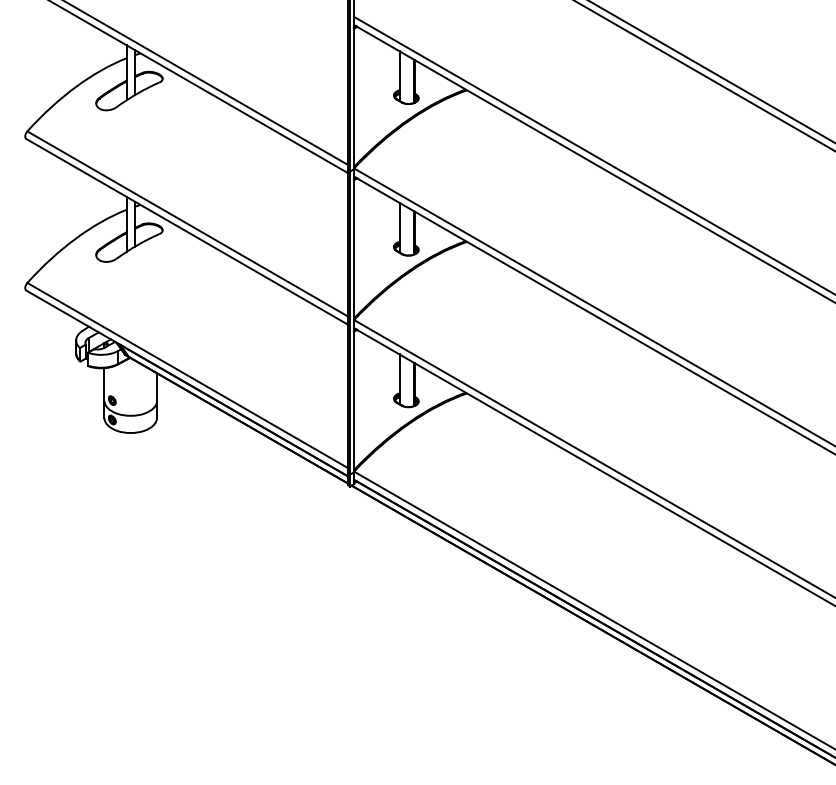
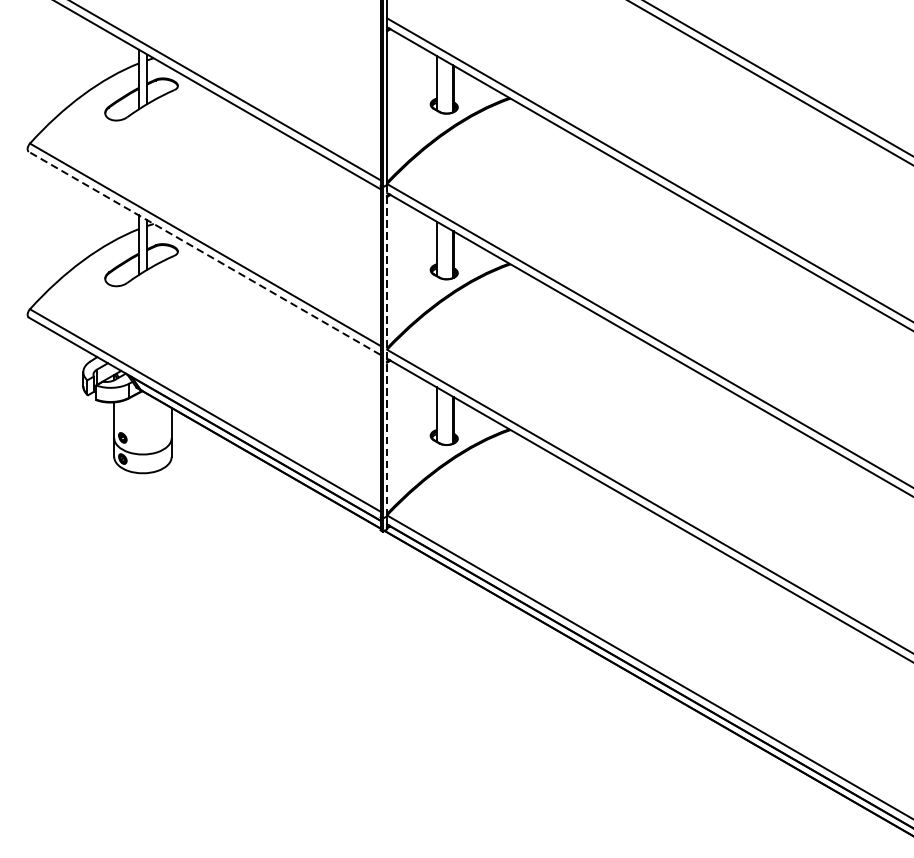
line: (187, 231) -> (205, 252), solid -> dashed
line: (354, 320) -> (387, 350), solid -> dashed

